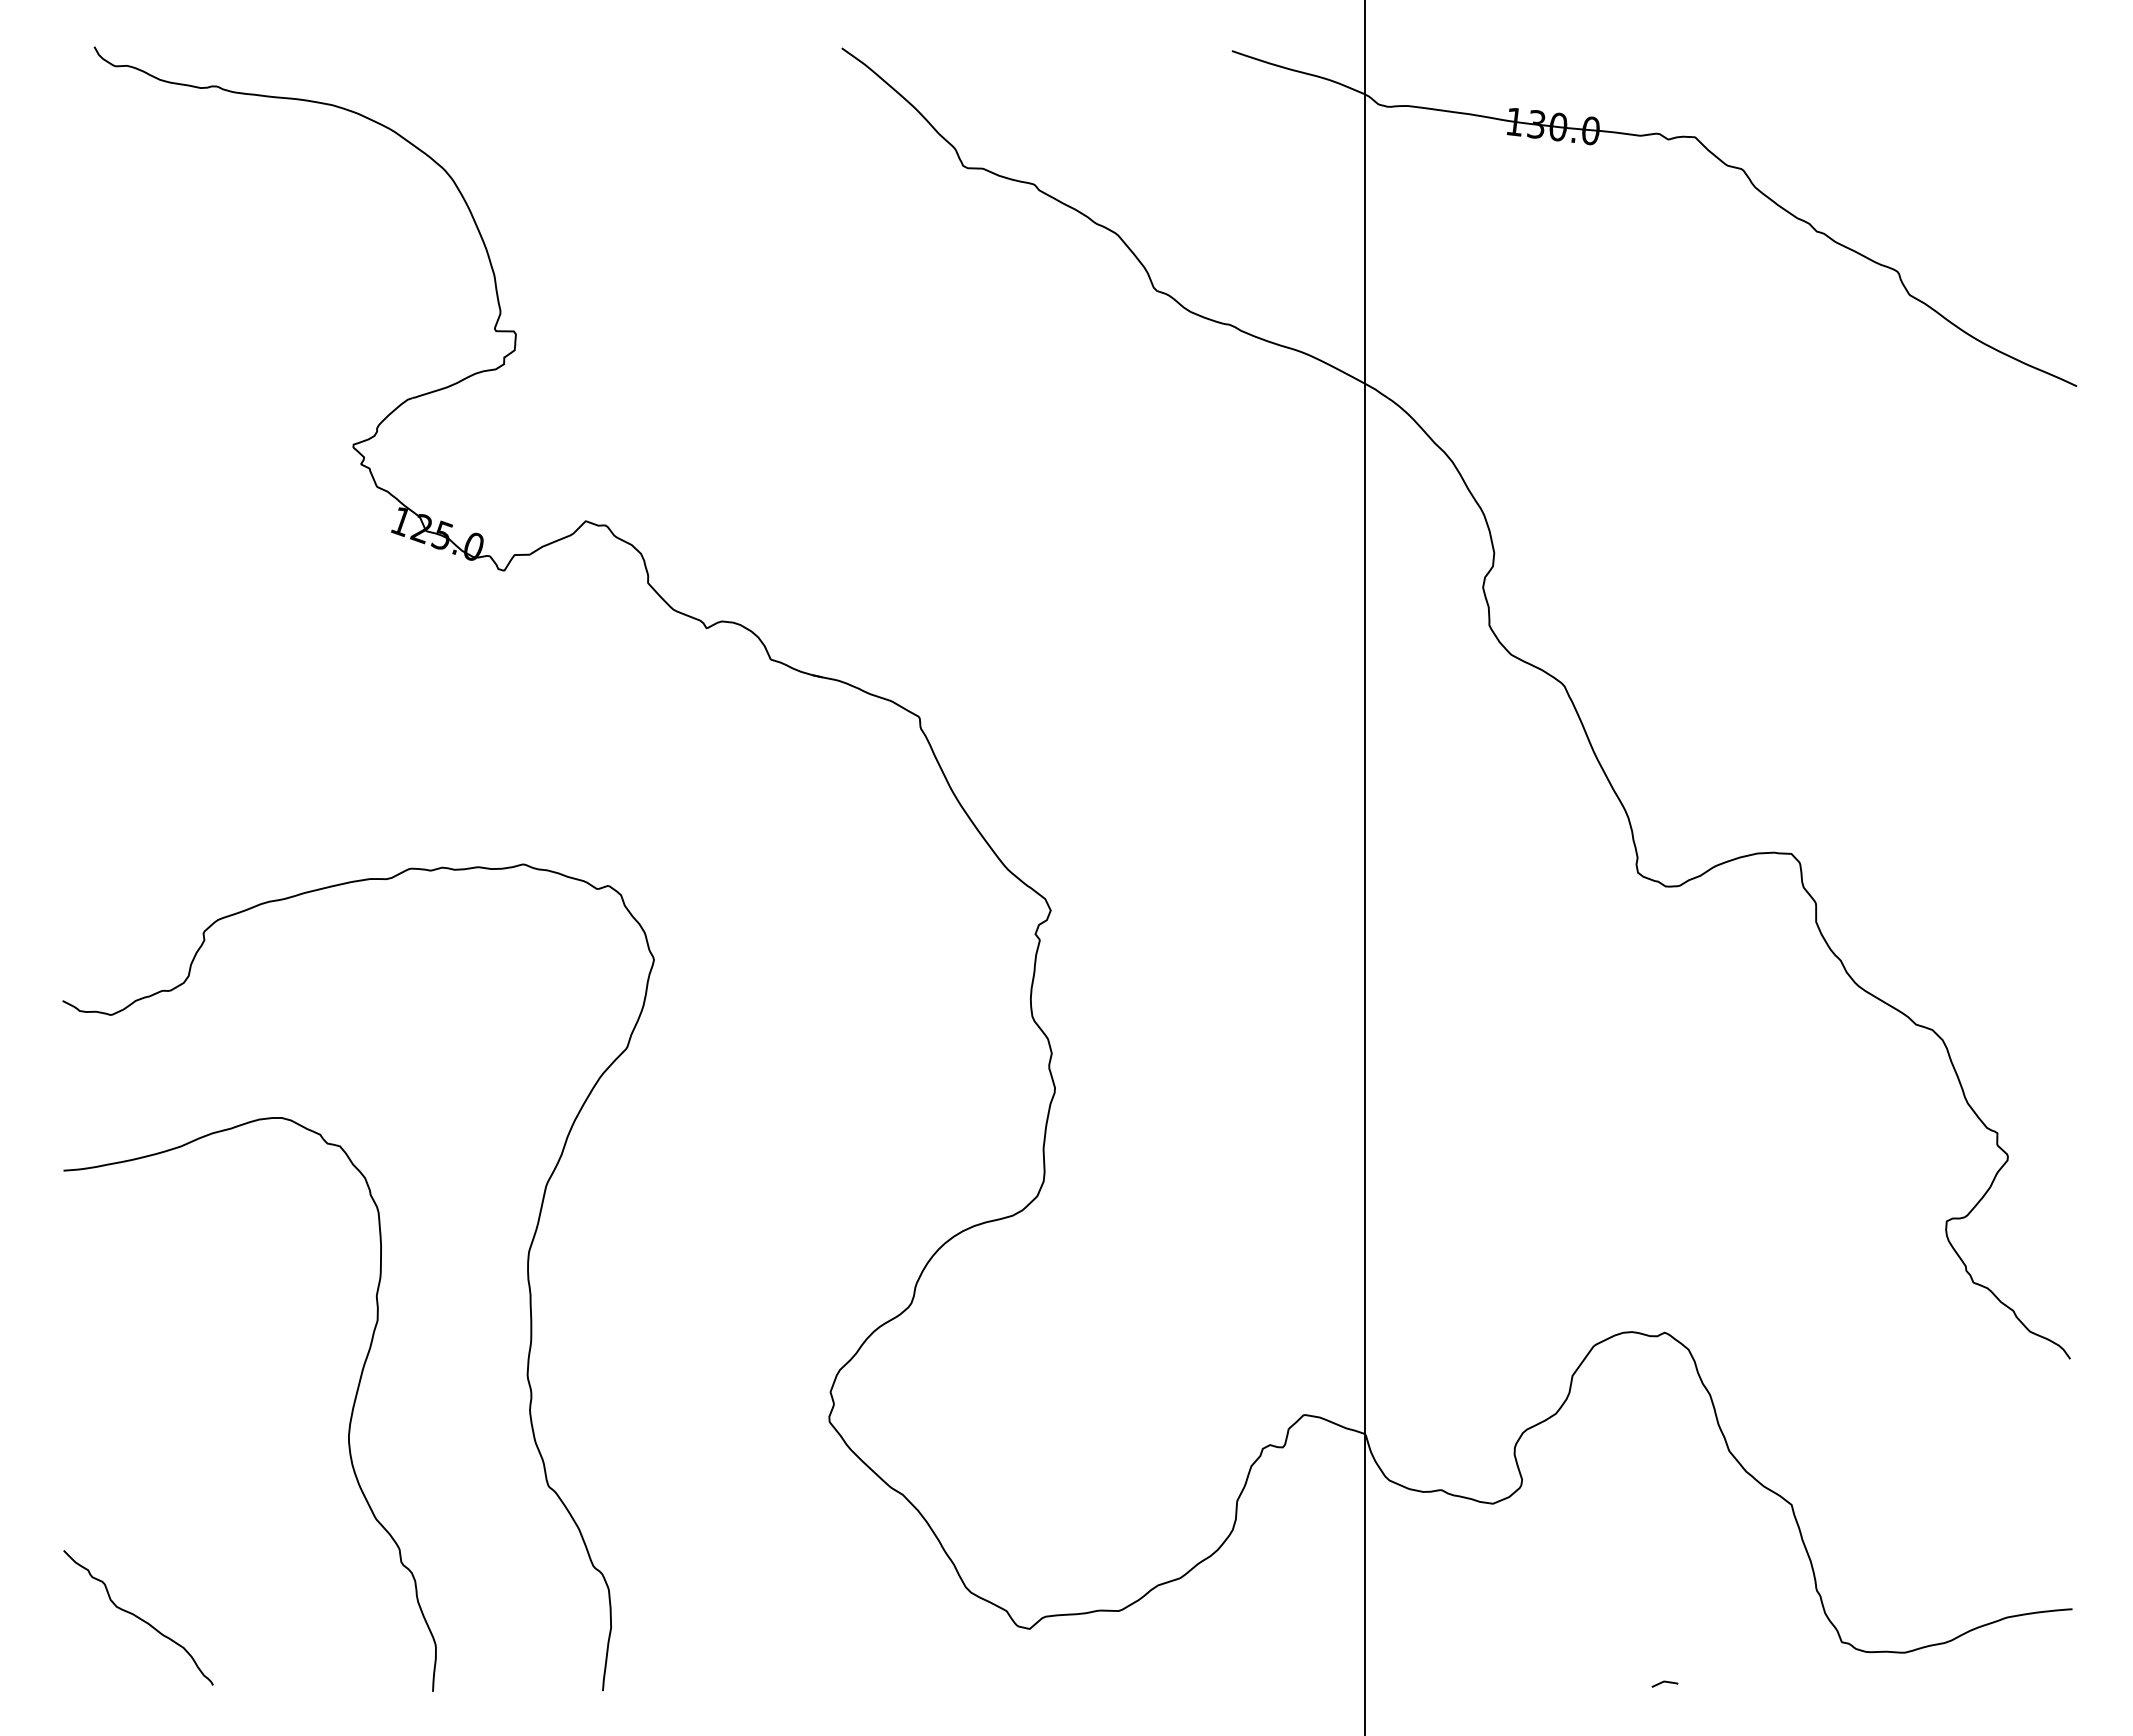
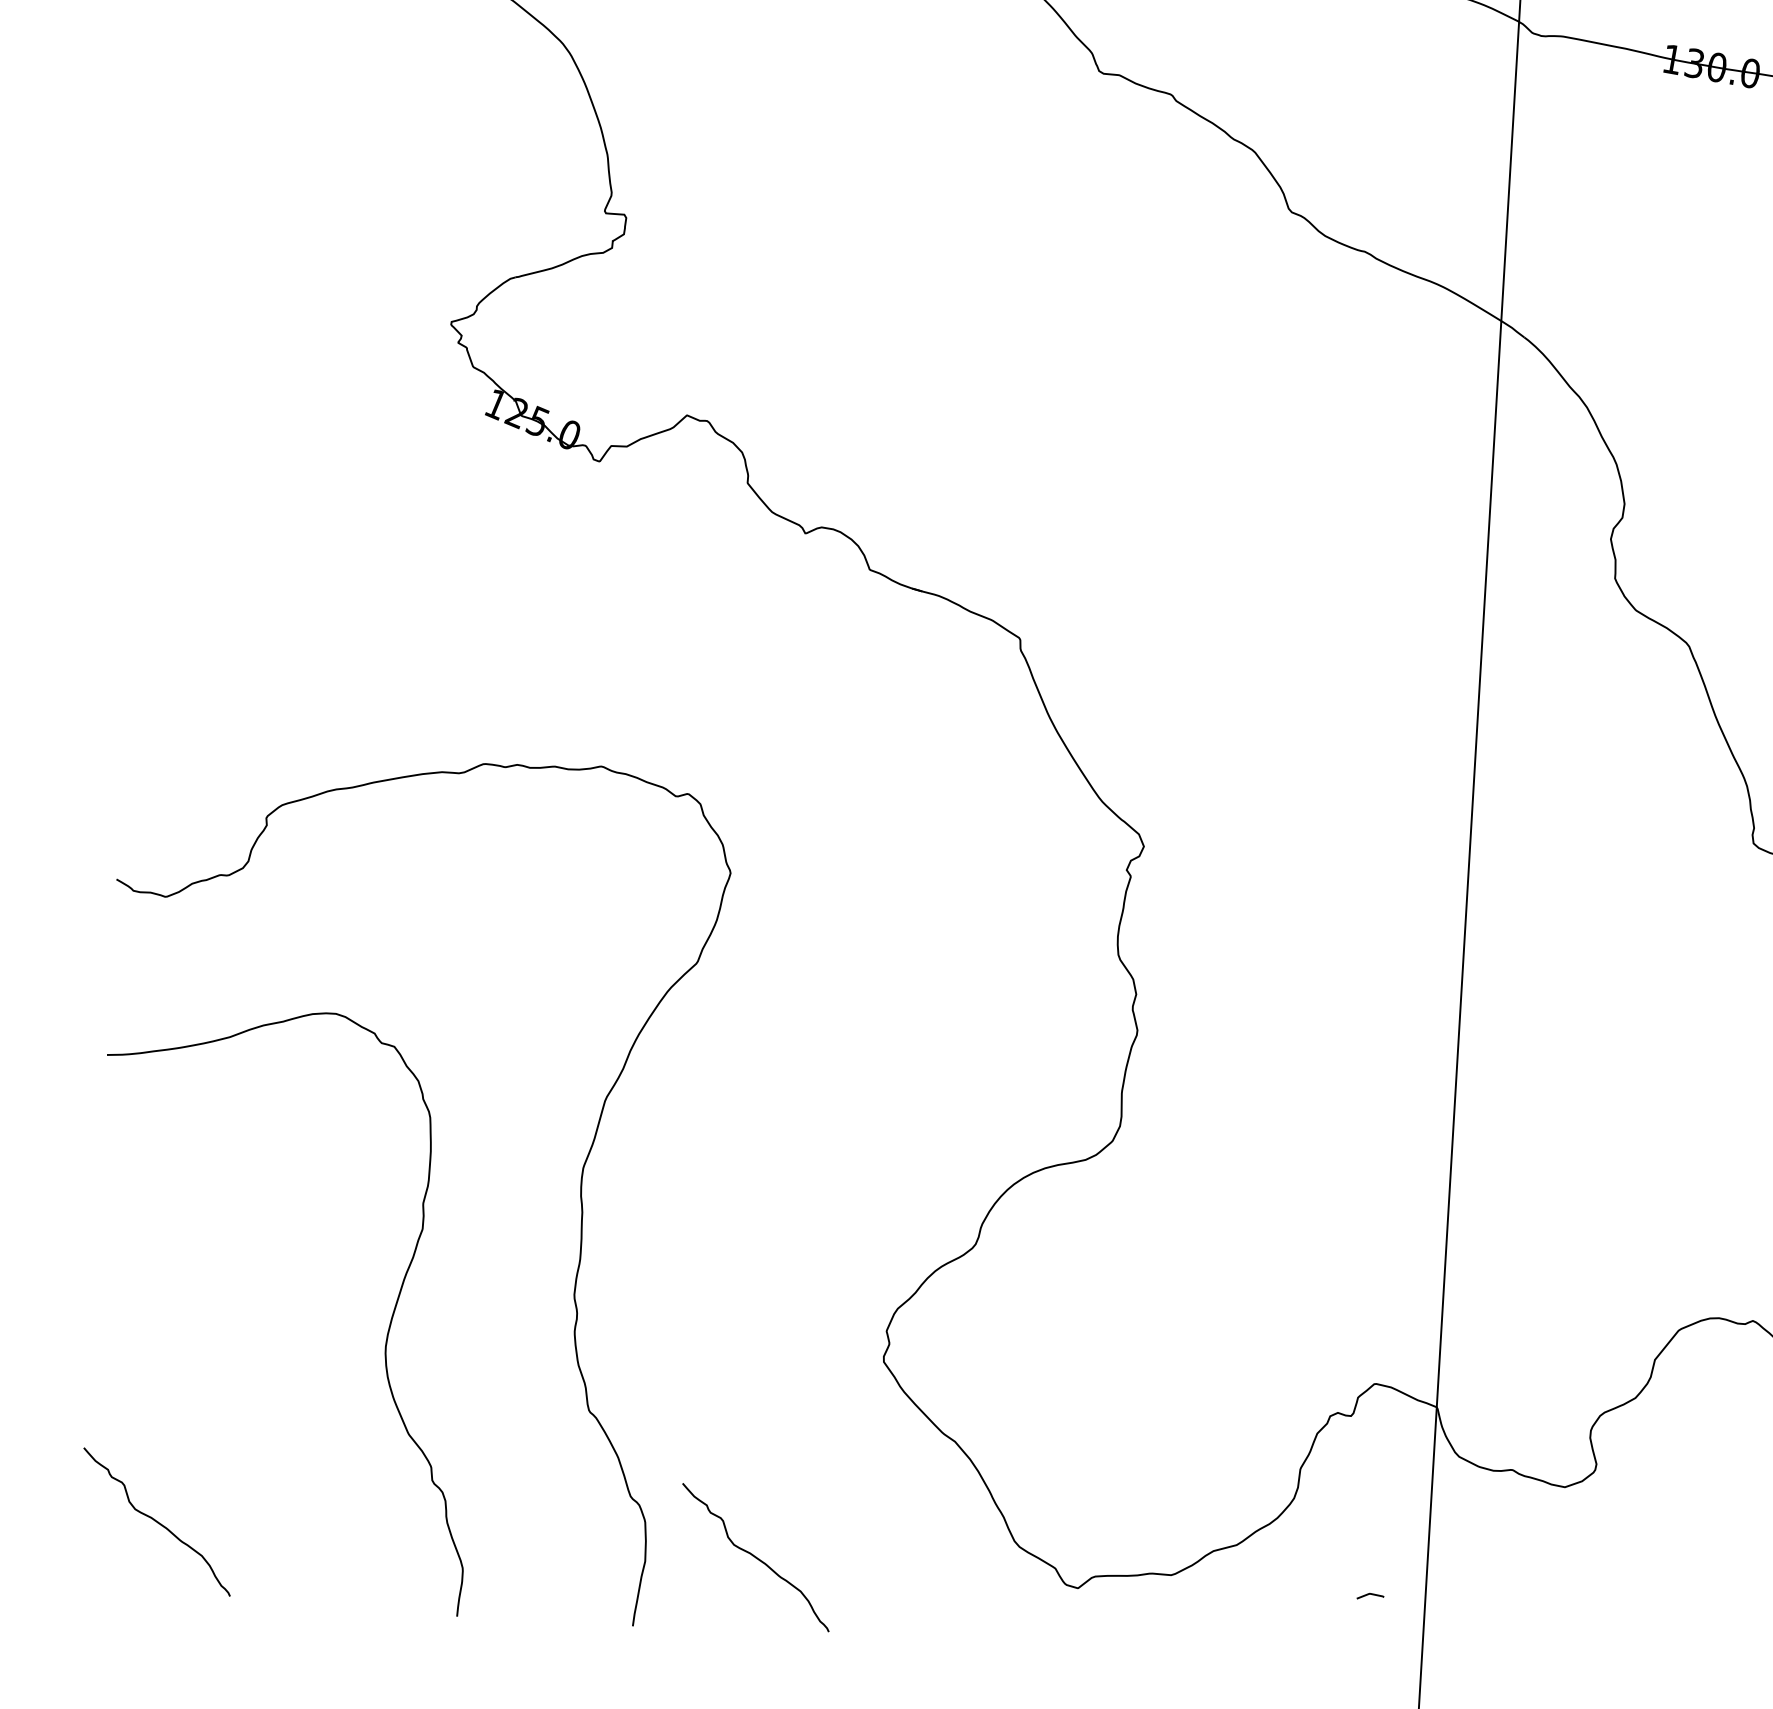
curve: (717, 1617) -> (755, 1557), added
curve: (1664, 1682) -> (1370, 1594), moved

